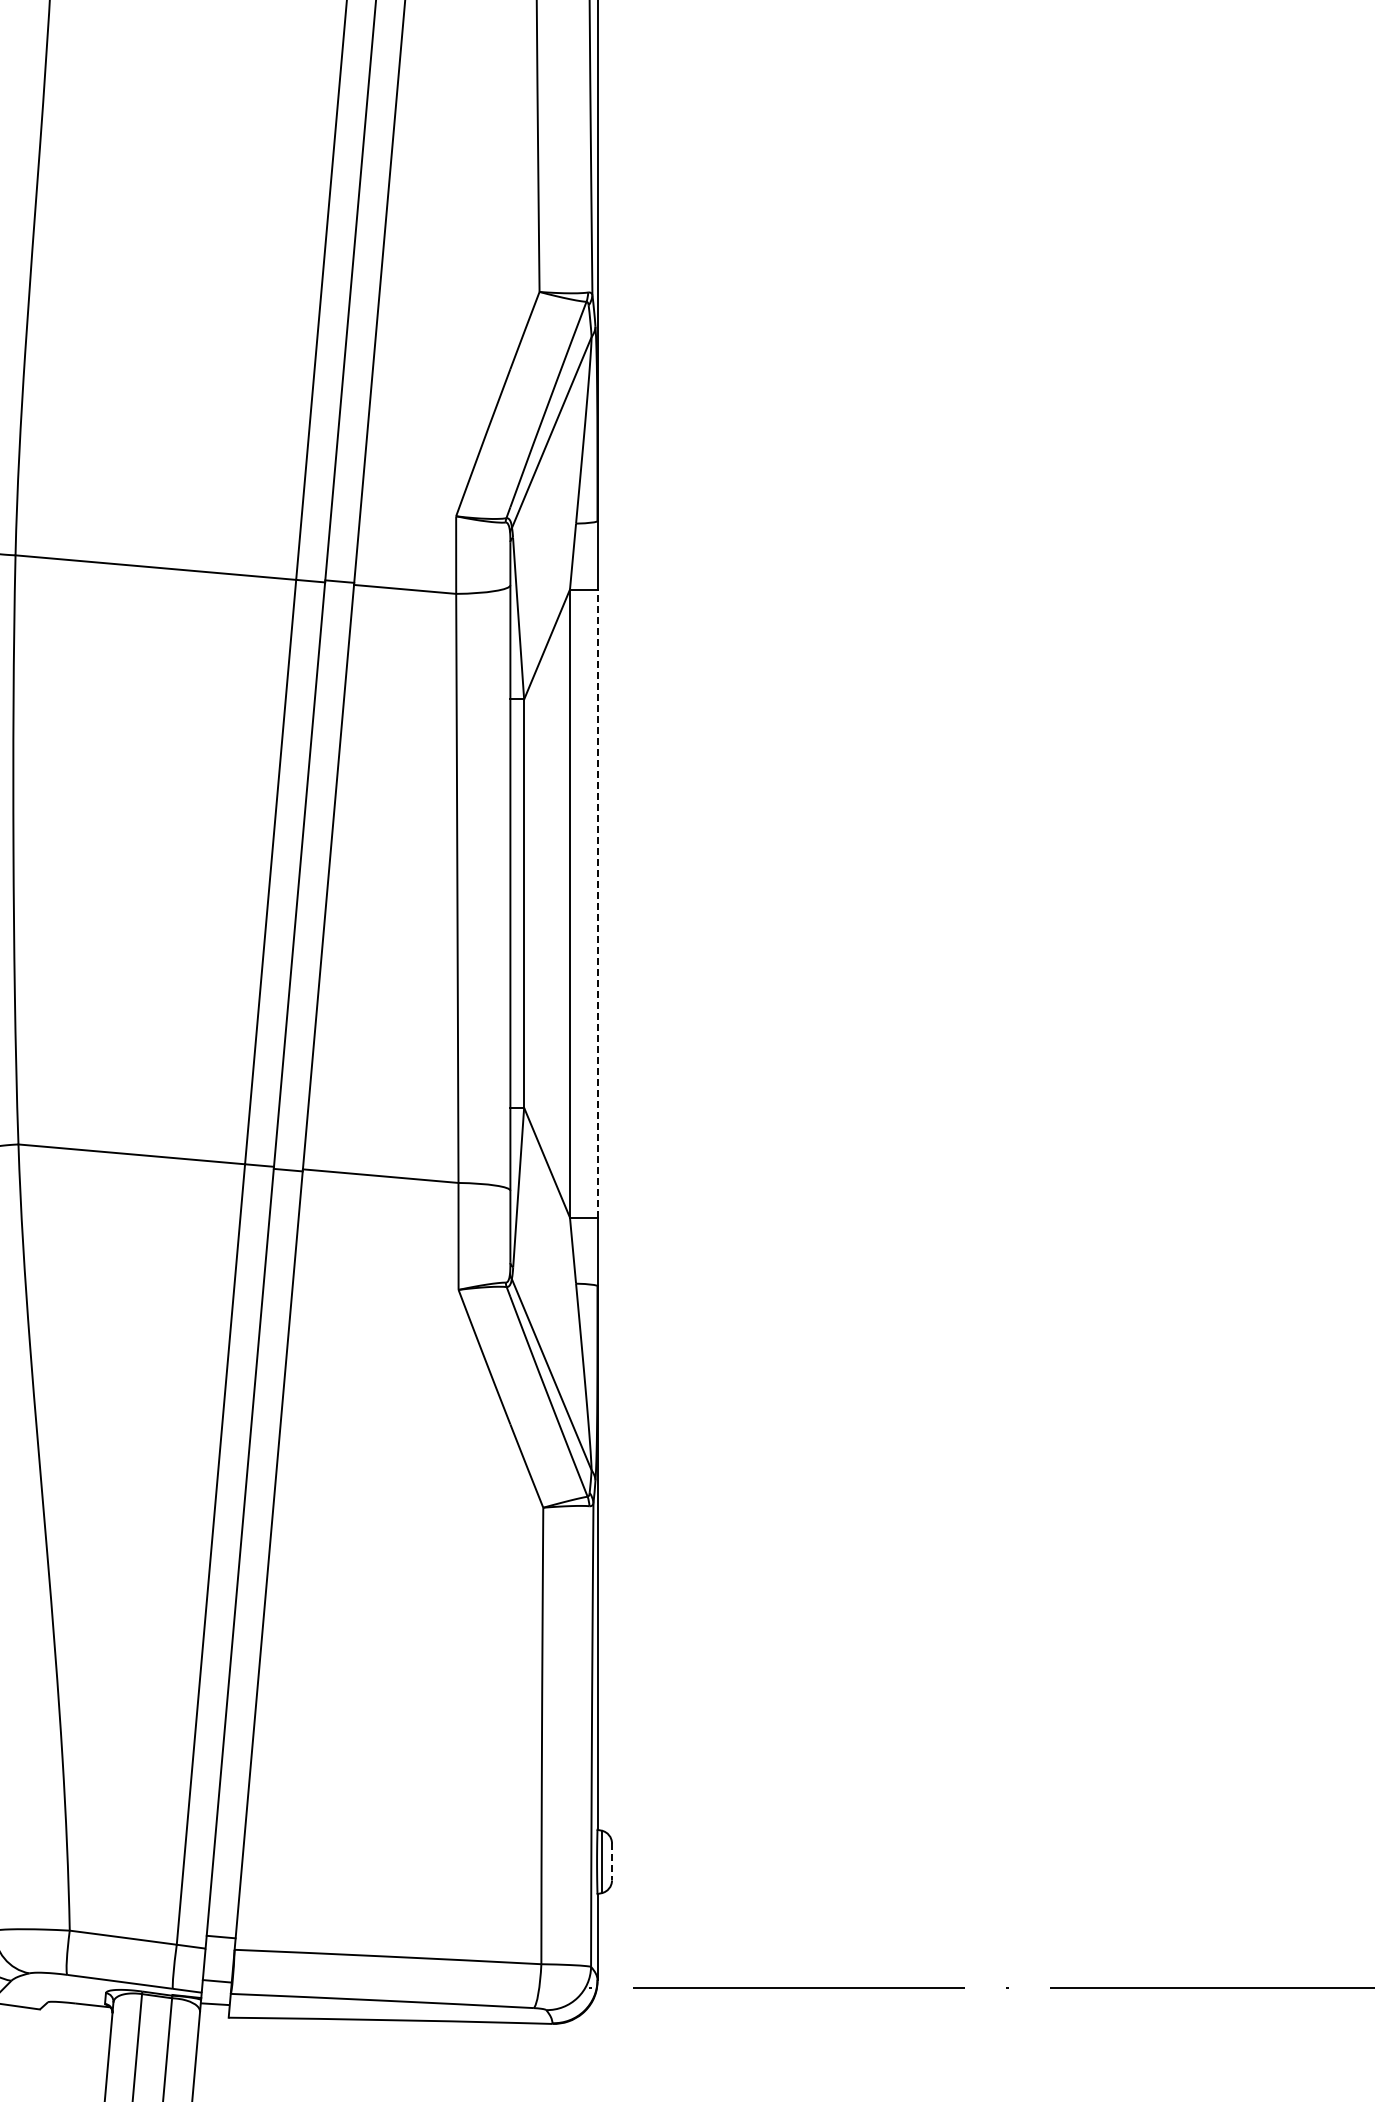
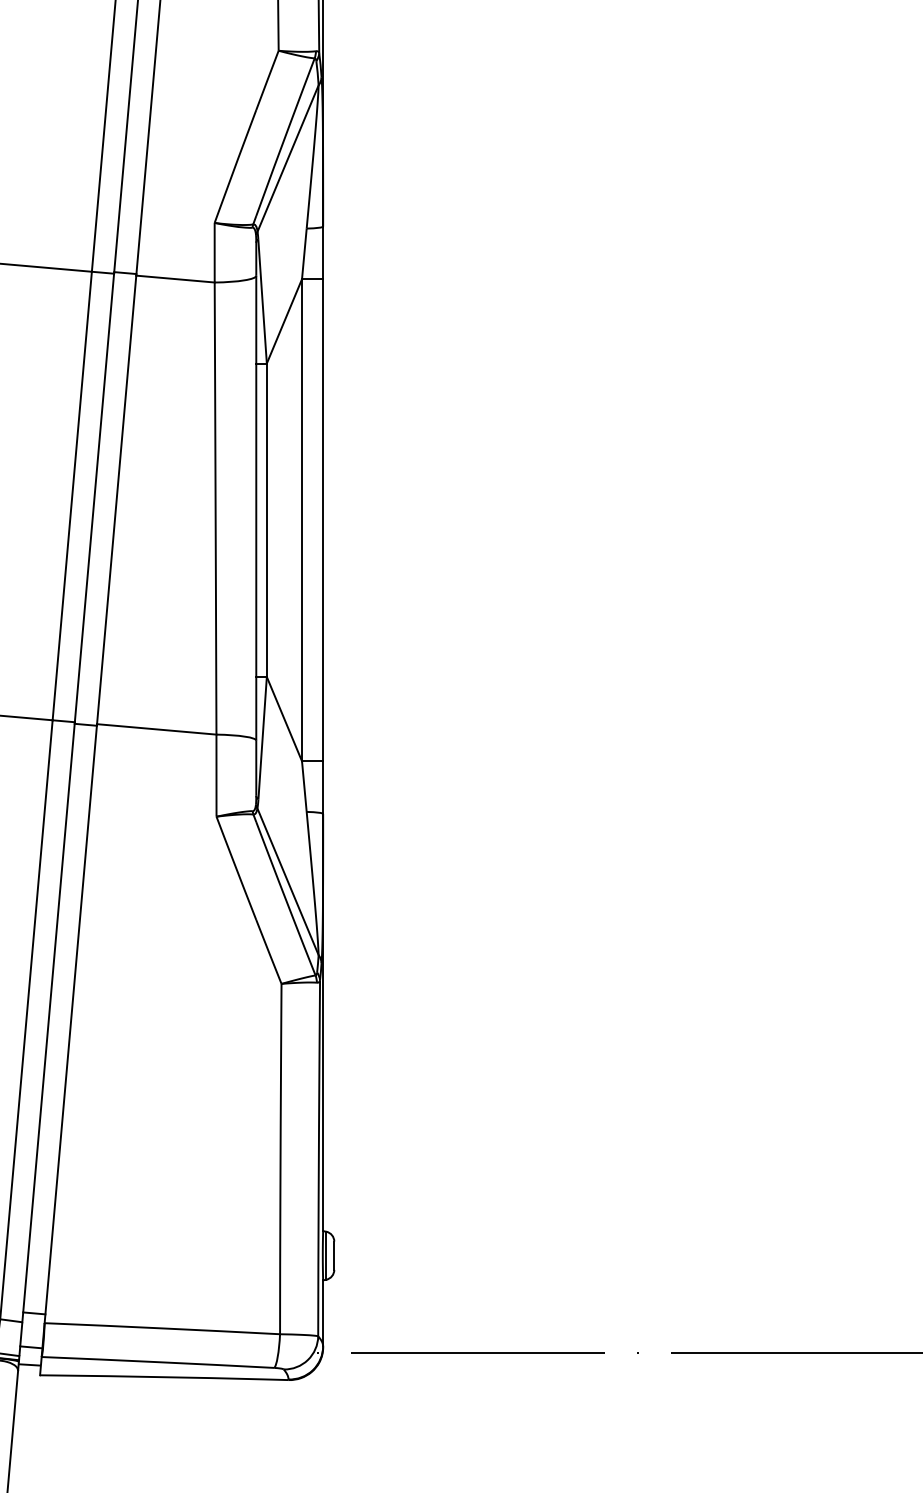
line: (597, 903) -> (323, 520), dashed -> solid
line: (612, 1862) -> (334, 1256), dashed -> solid

